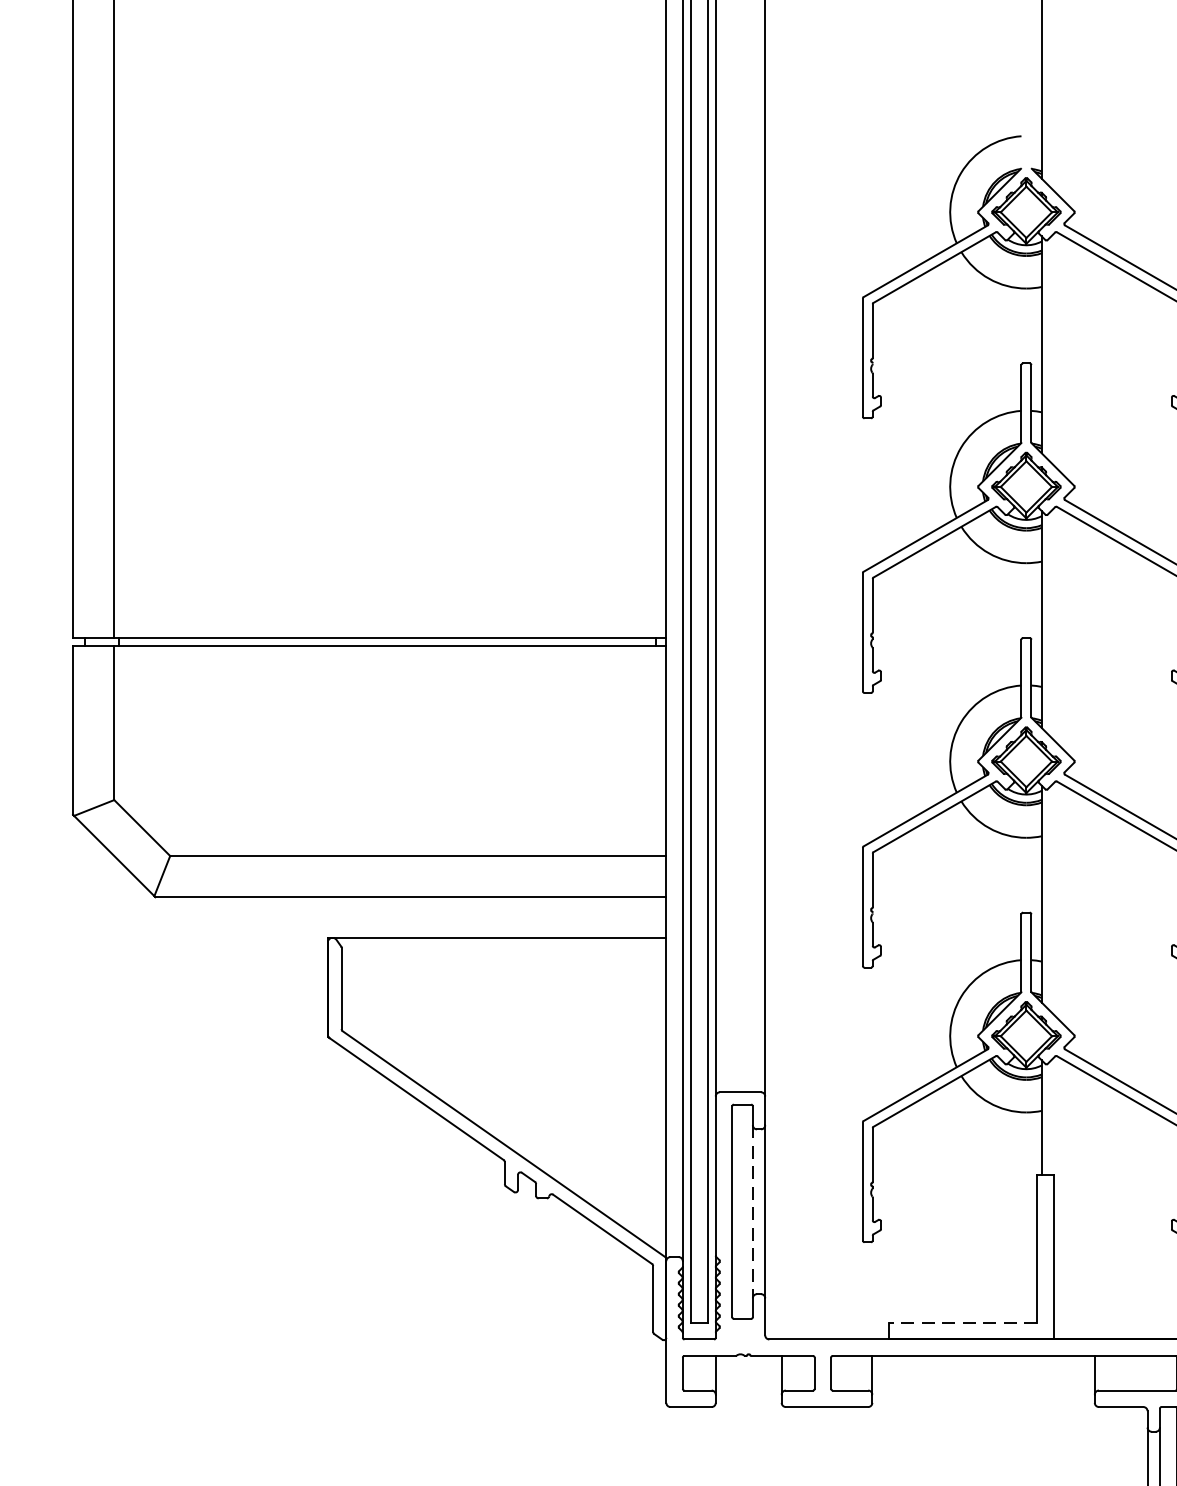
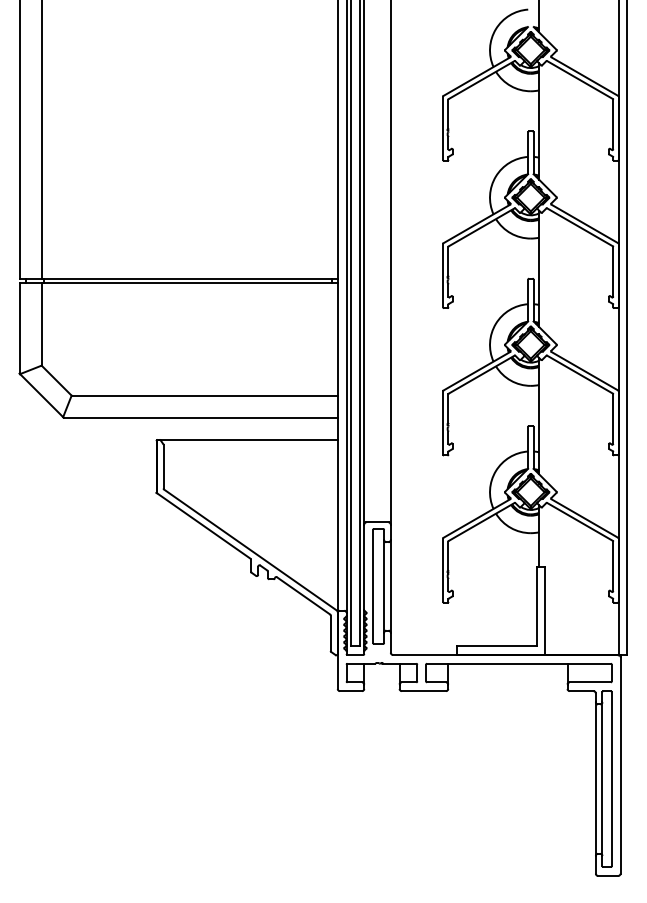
line: (753, 1211) -> (384, 586), dashed -> solid
line: (962, 1323) -> (496, 646), dashed -> solid

